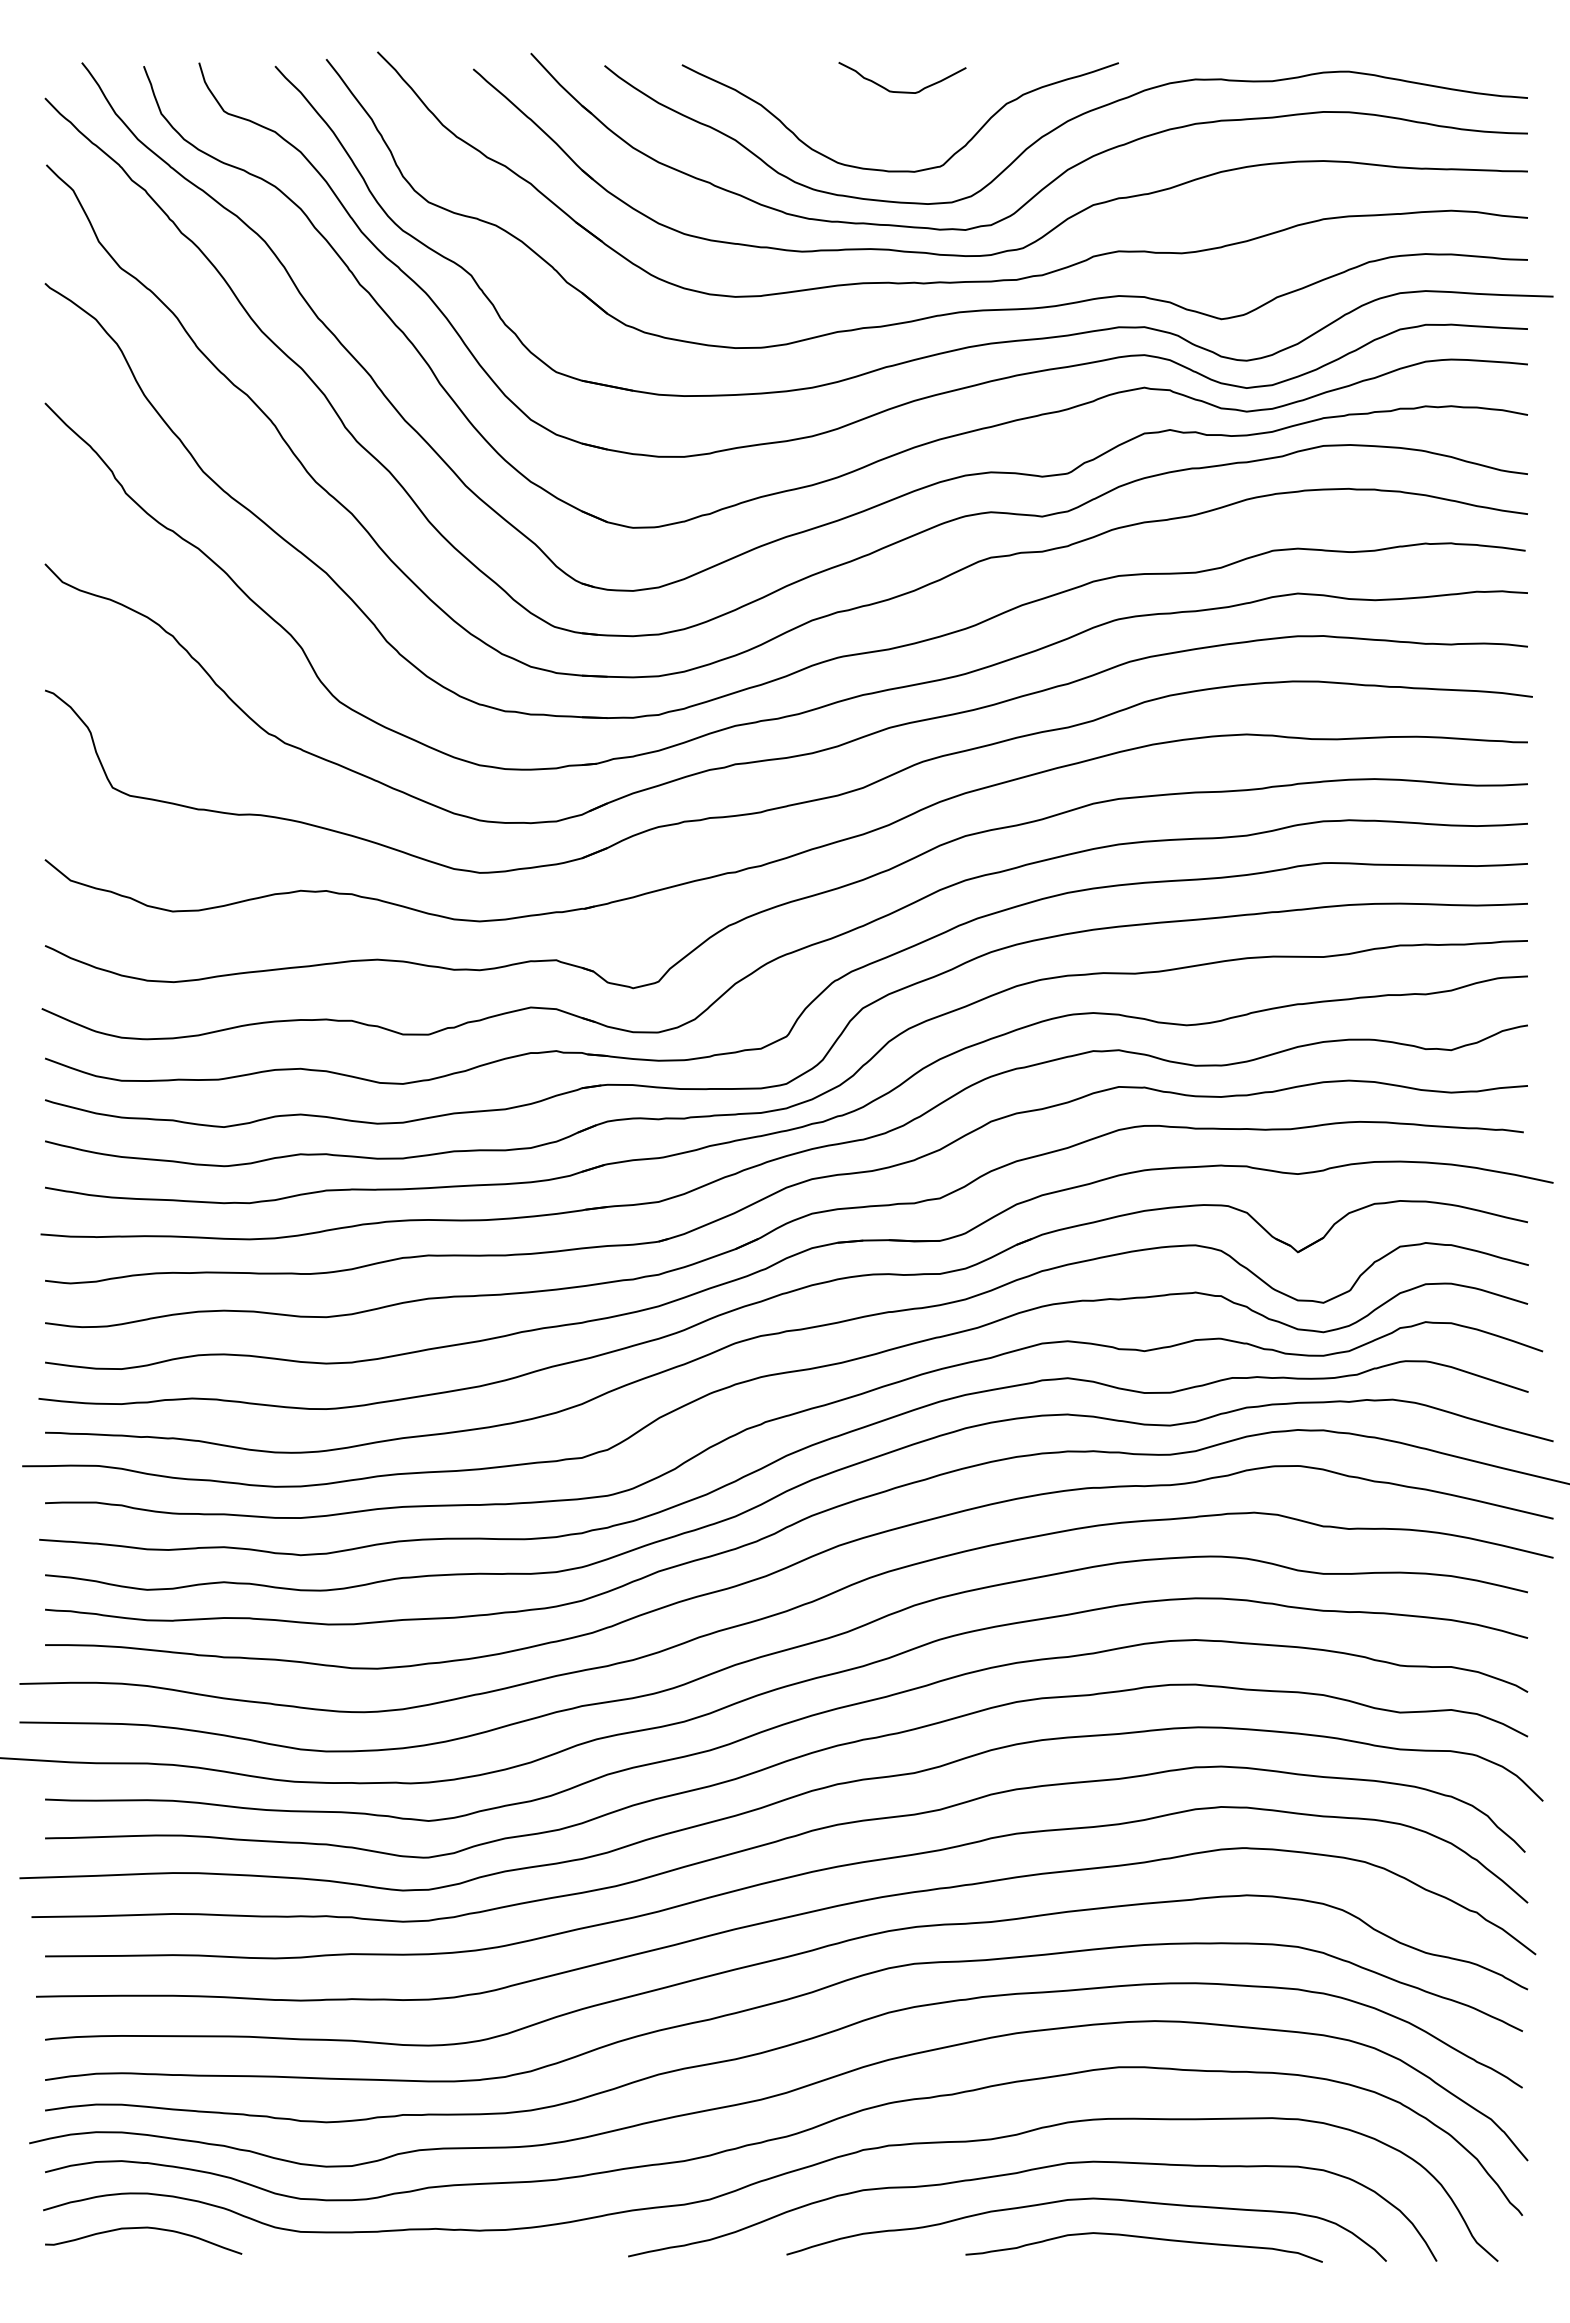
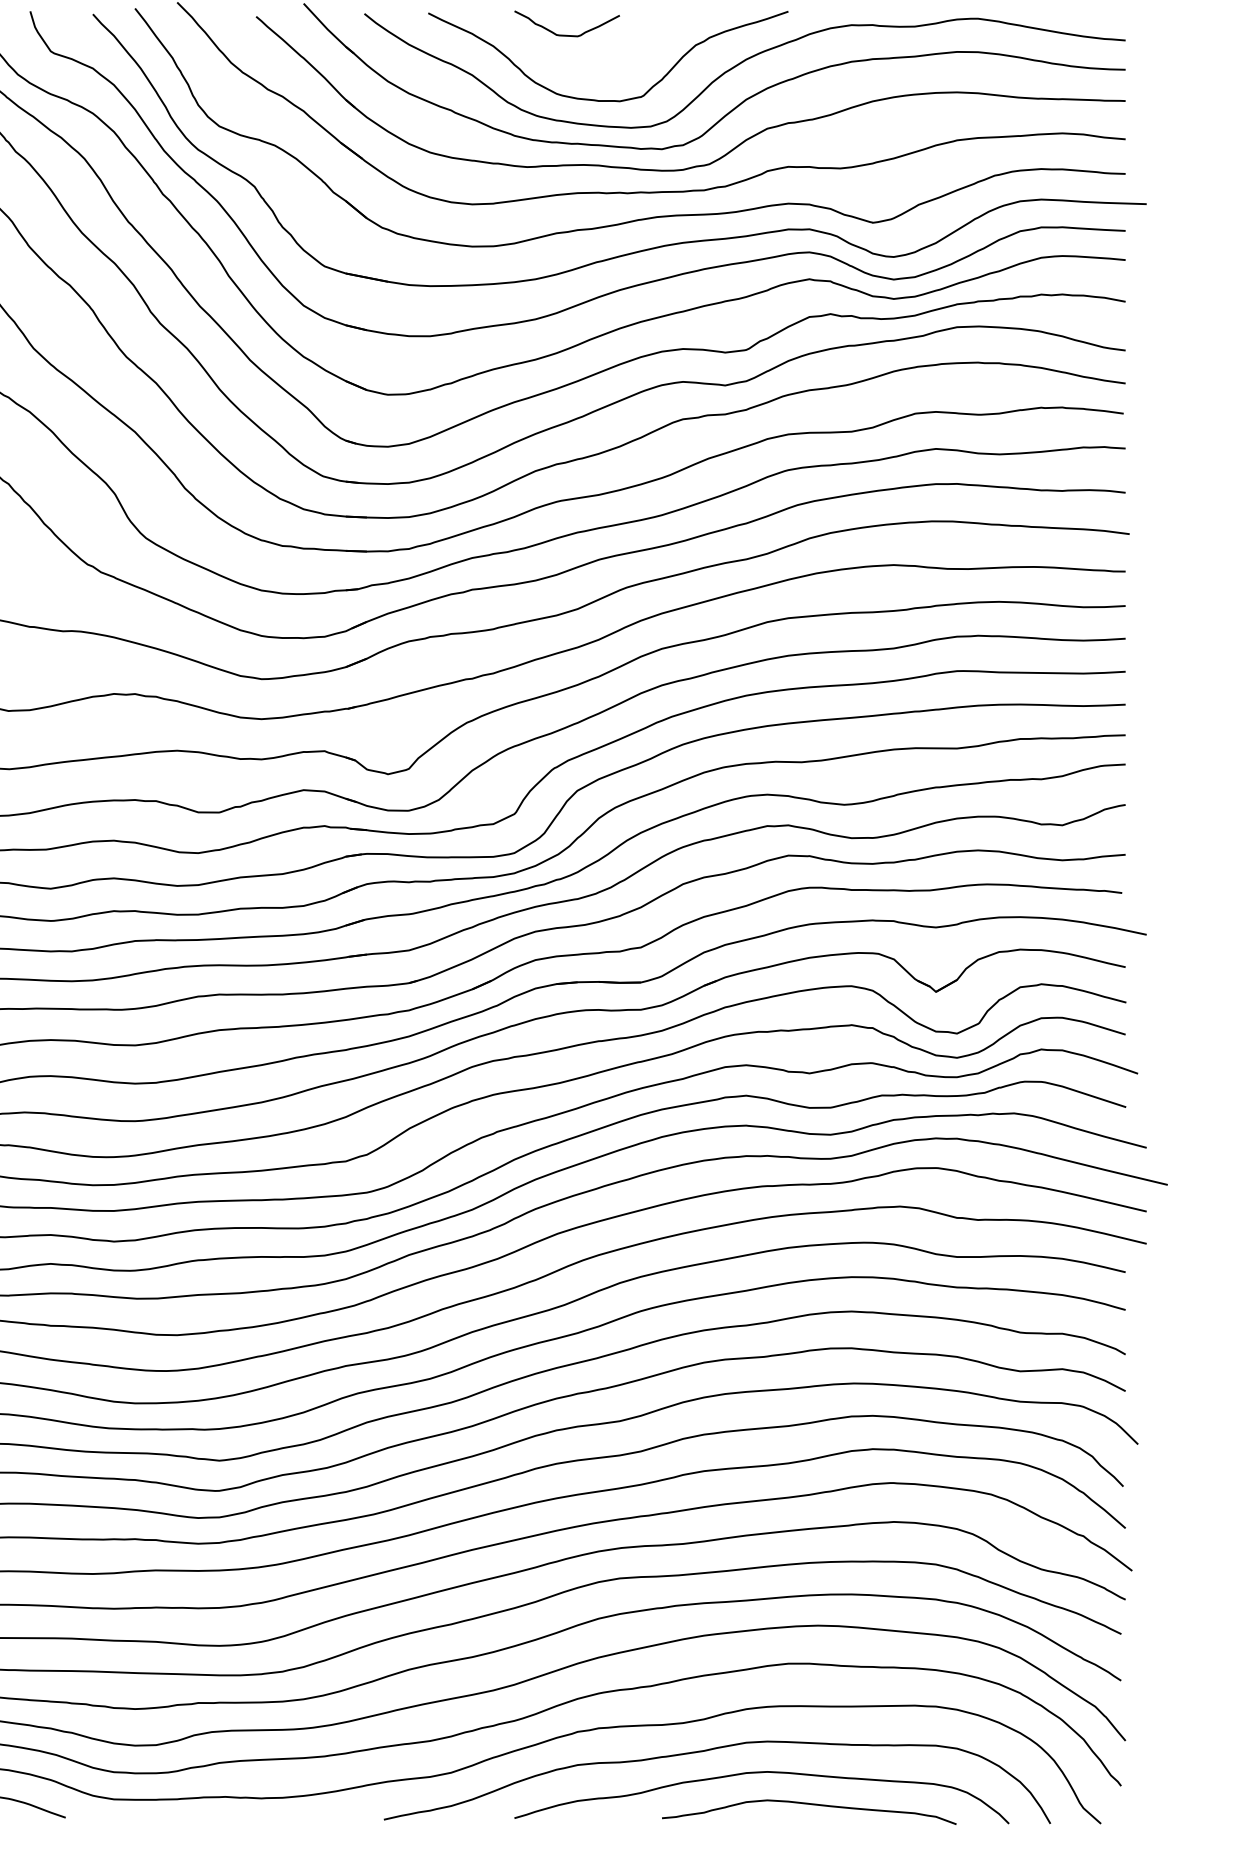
curve: (902, 91) -> (567, 35), moved

